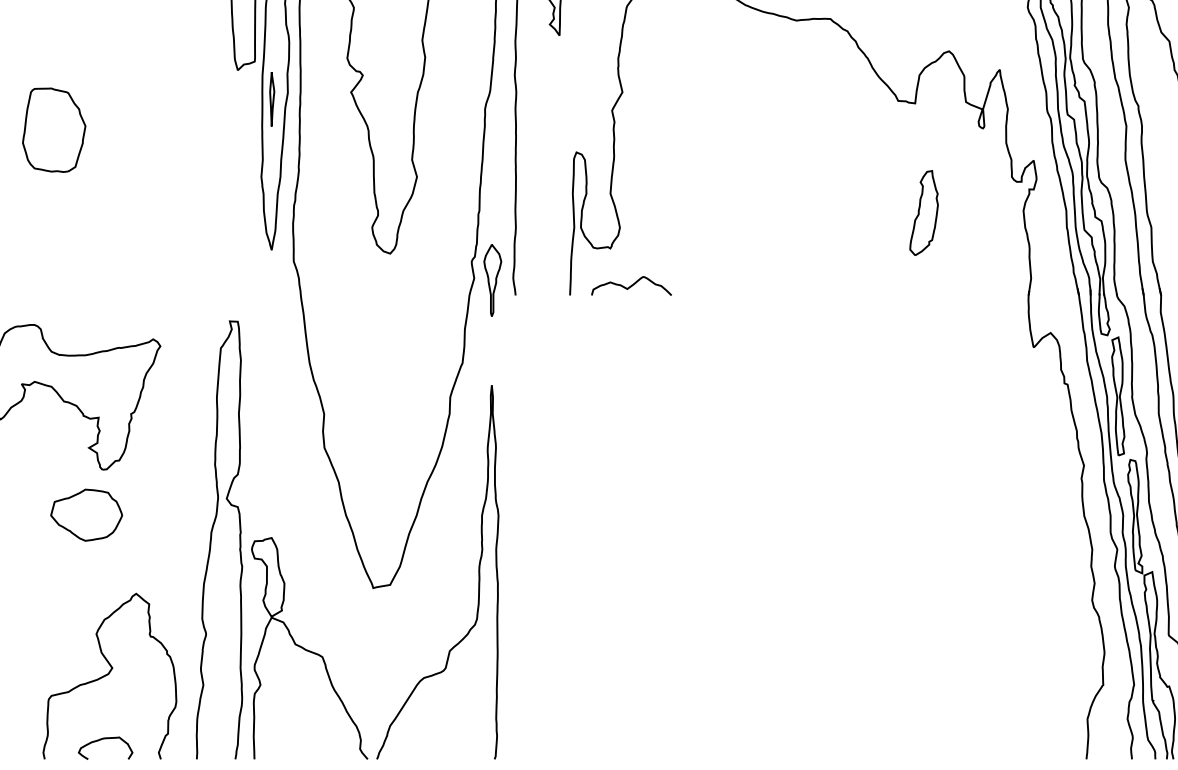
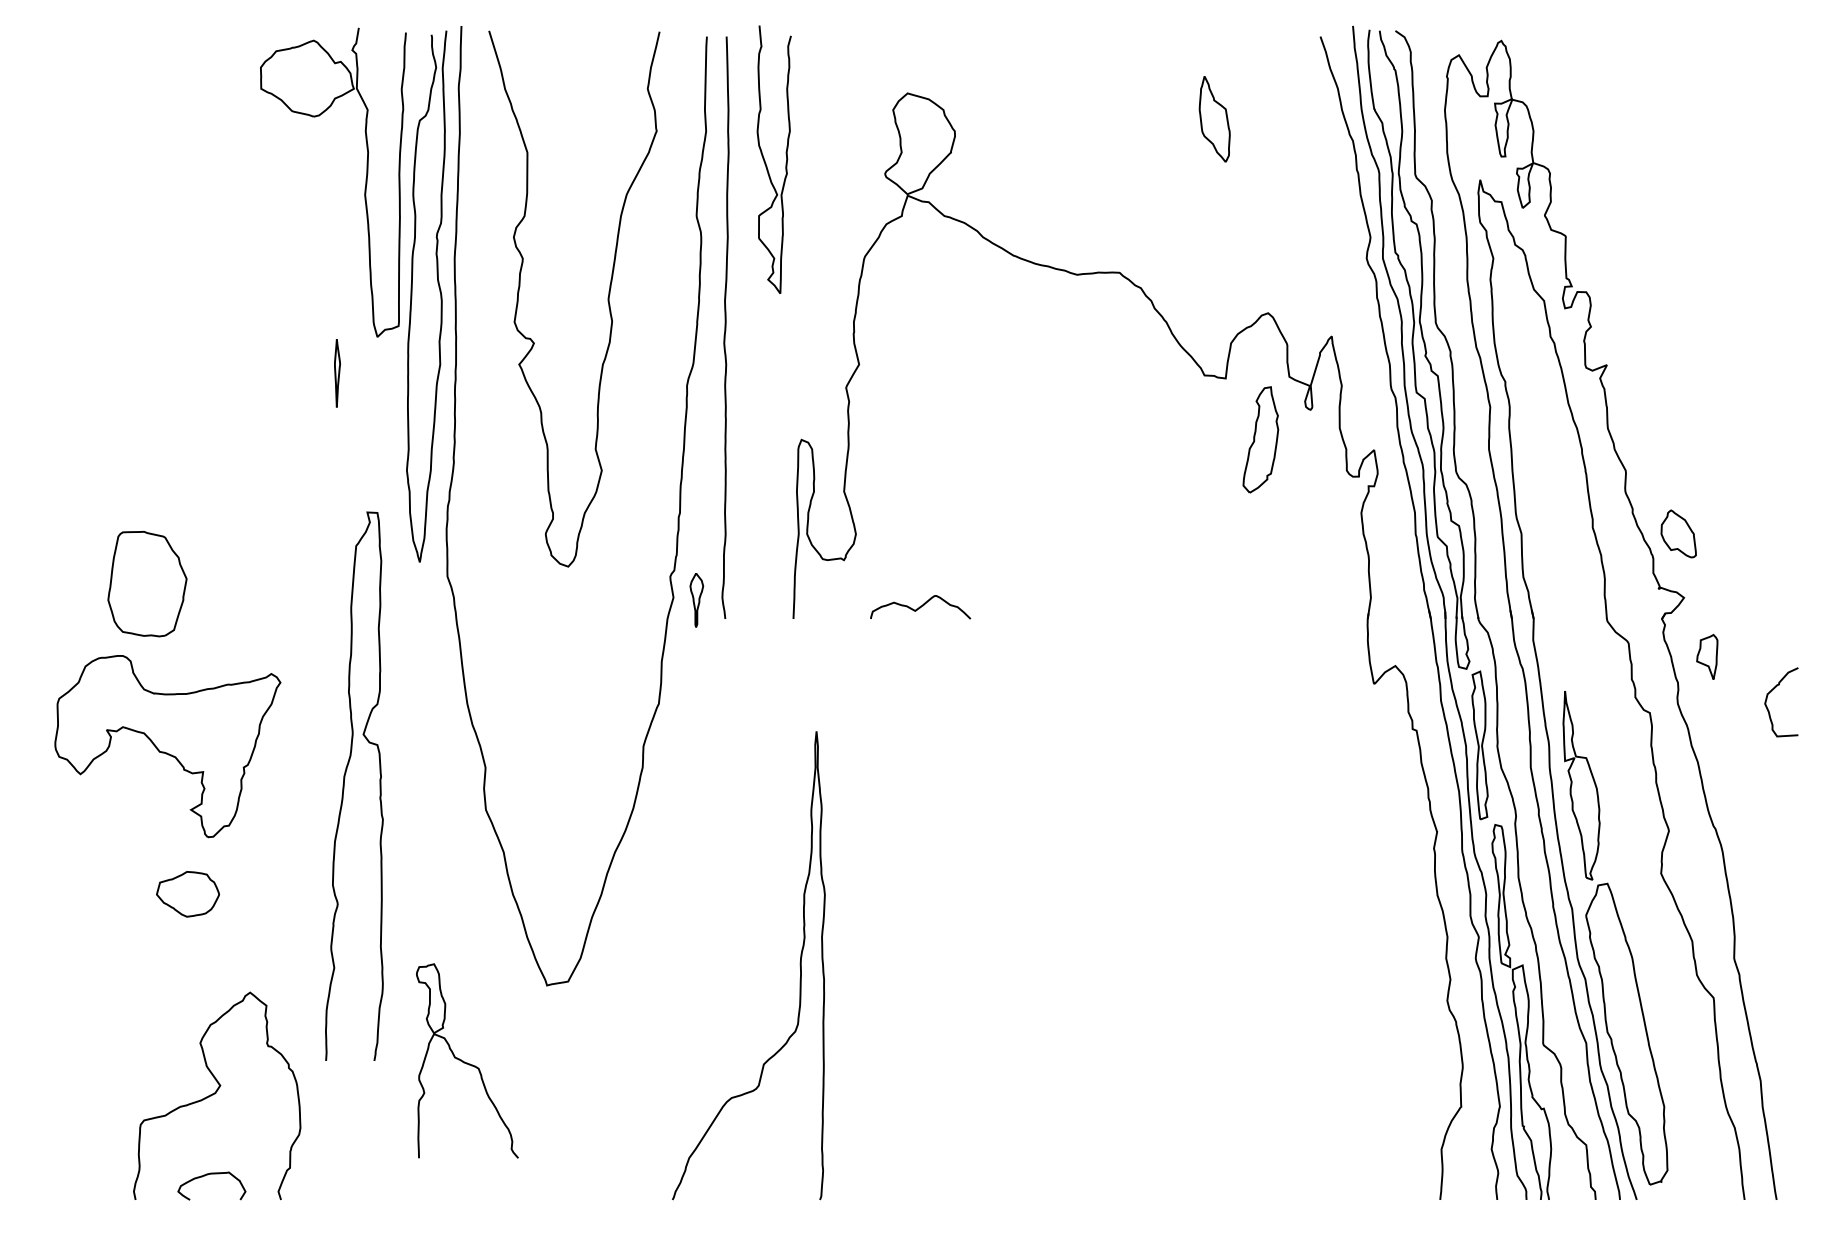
part: (272, 99) -> (337, 373), moved
part: (54, 129) -> (147, 583), moved
part: (923, 212) -> (1260, 439), moved
part: (492, 280) -> (696, 600), size x0.6
curve: (631, 286) -> (920, 607), moved
part: (86, 515) -> (187, 894), size x0.7
curve: (211, 539) -> (344, 785), moved
curve: (478, 572) -> (799, 965), moved
part: (309, 648) -> (467, 1060), size x0.7

